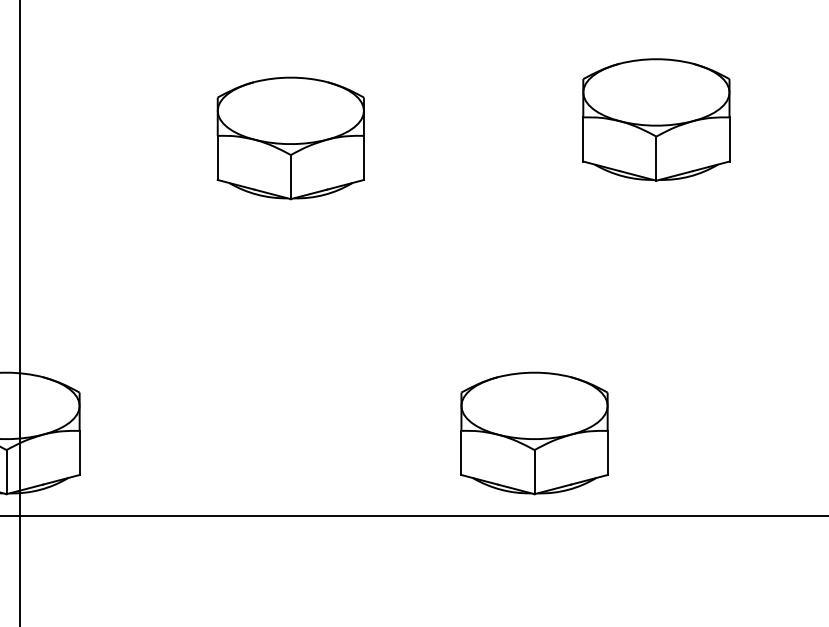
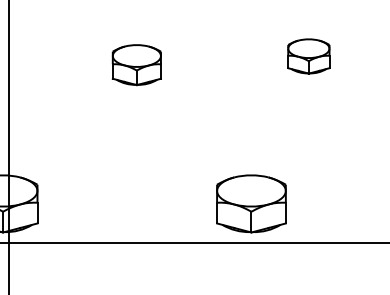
part: (655, 120) -> (308, 56), size x0.6
part: (290, 137) -> (136, 64), size x0.7

